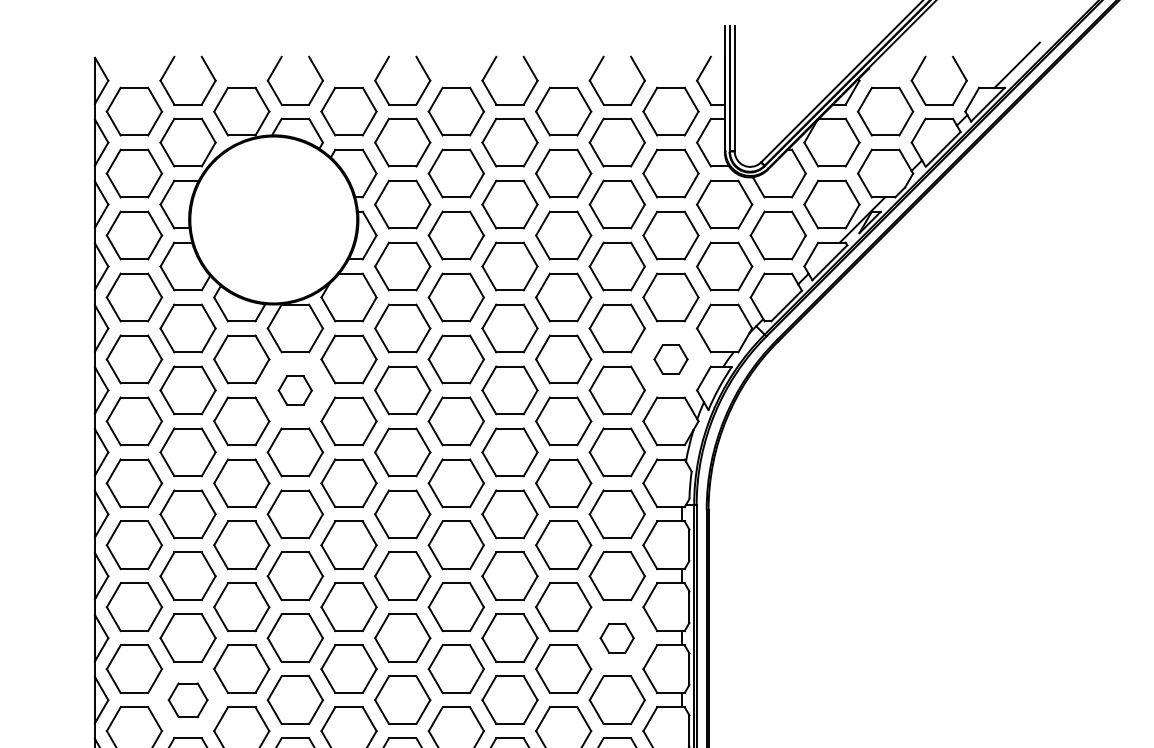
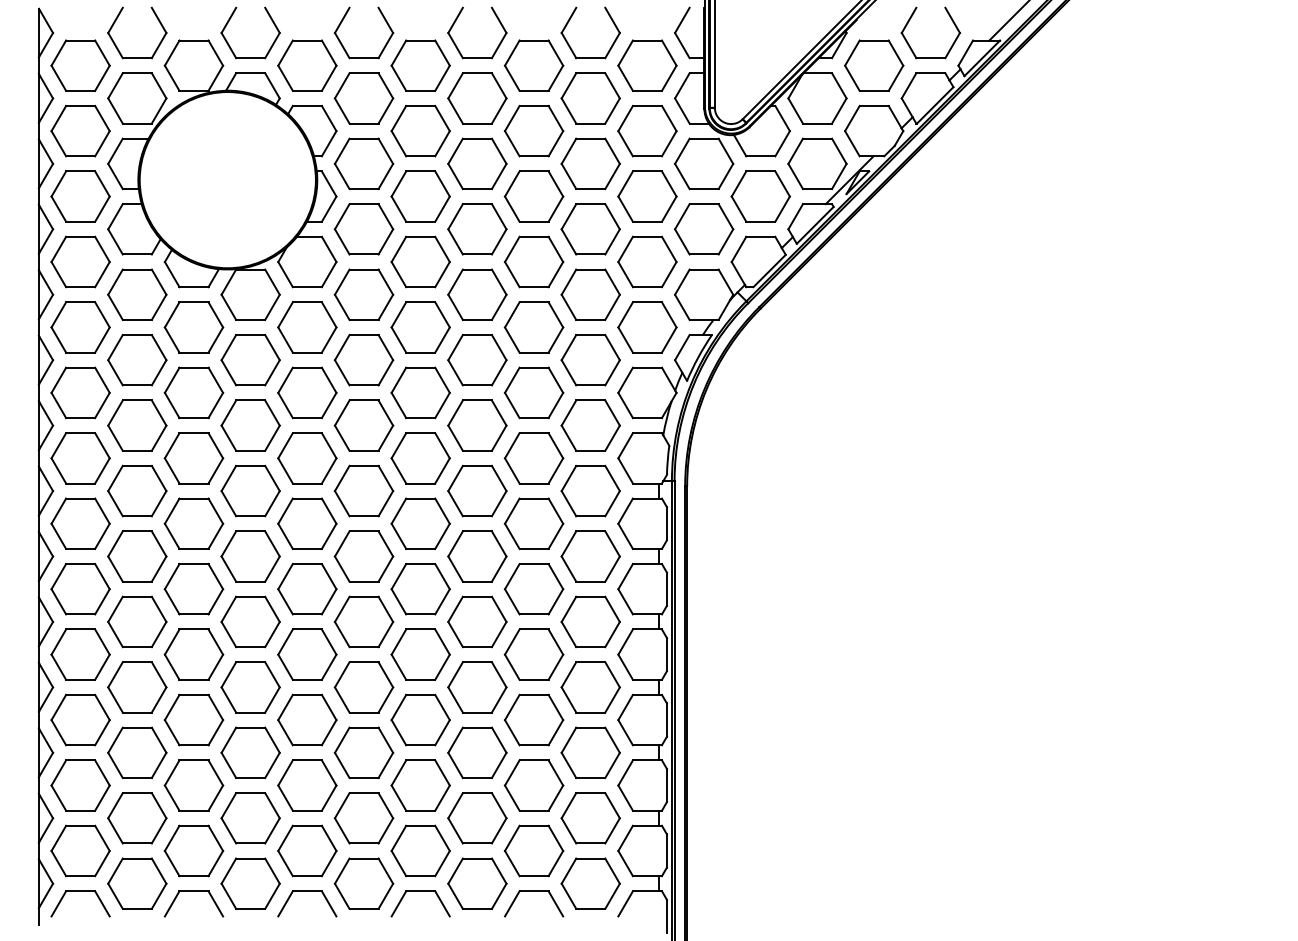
part: (671, 359) -> (647, 327), size x1.67
part: (295, 390) -> (250, 360), size x1.67
part: (617, 637) -> (590, 621), size x1.67
part: (188, 700) -> (137, 687), size x1.43

